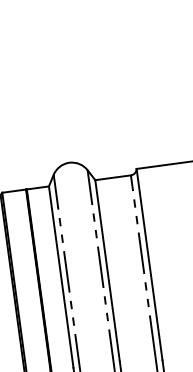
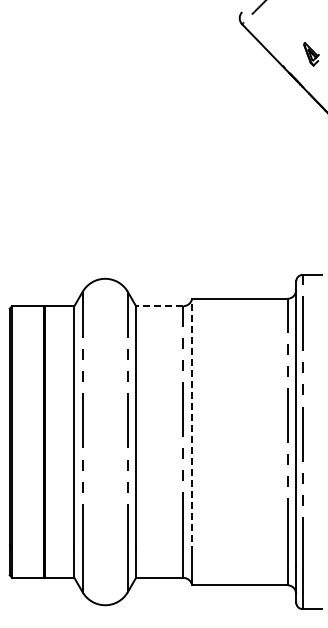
line: (112, 178) -> (159, 306), solid -> dashed
line: (149, 264) -> (192, 425), solid -> dashed

